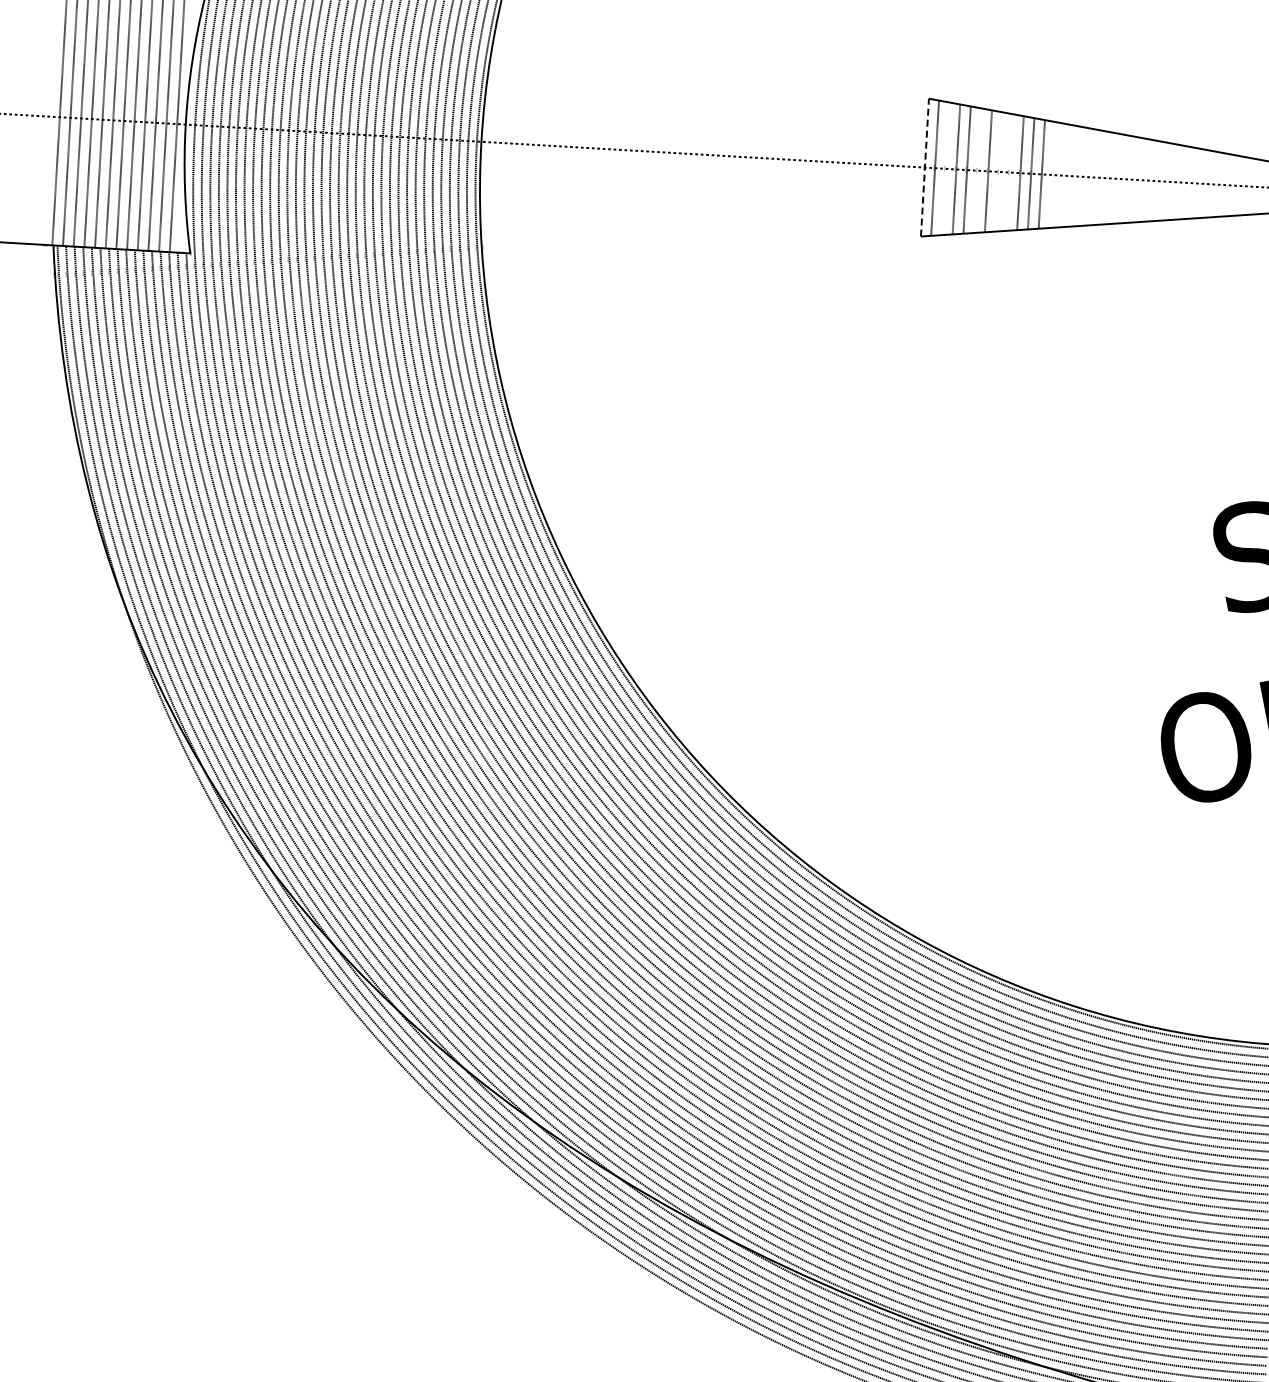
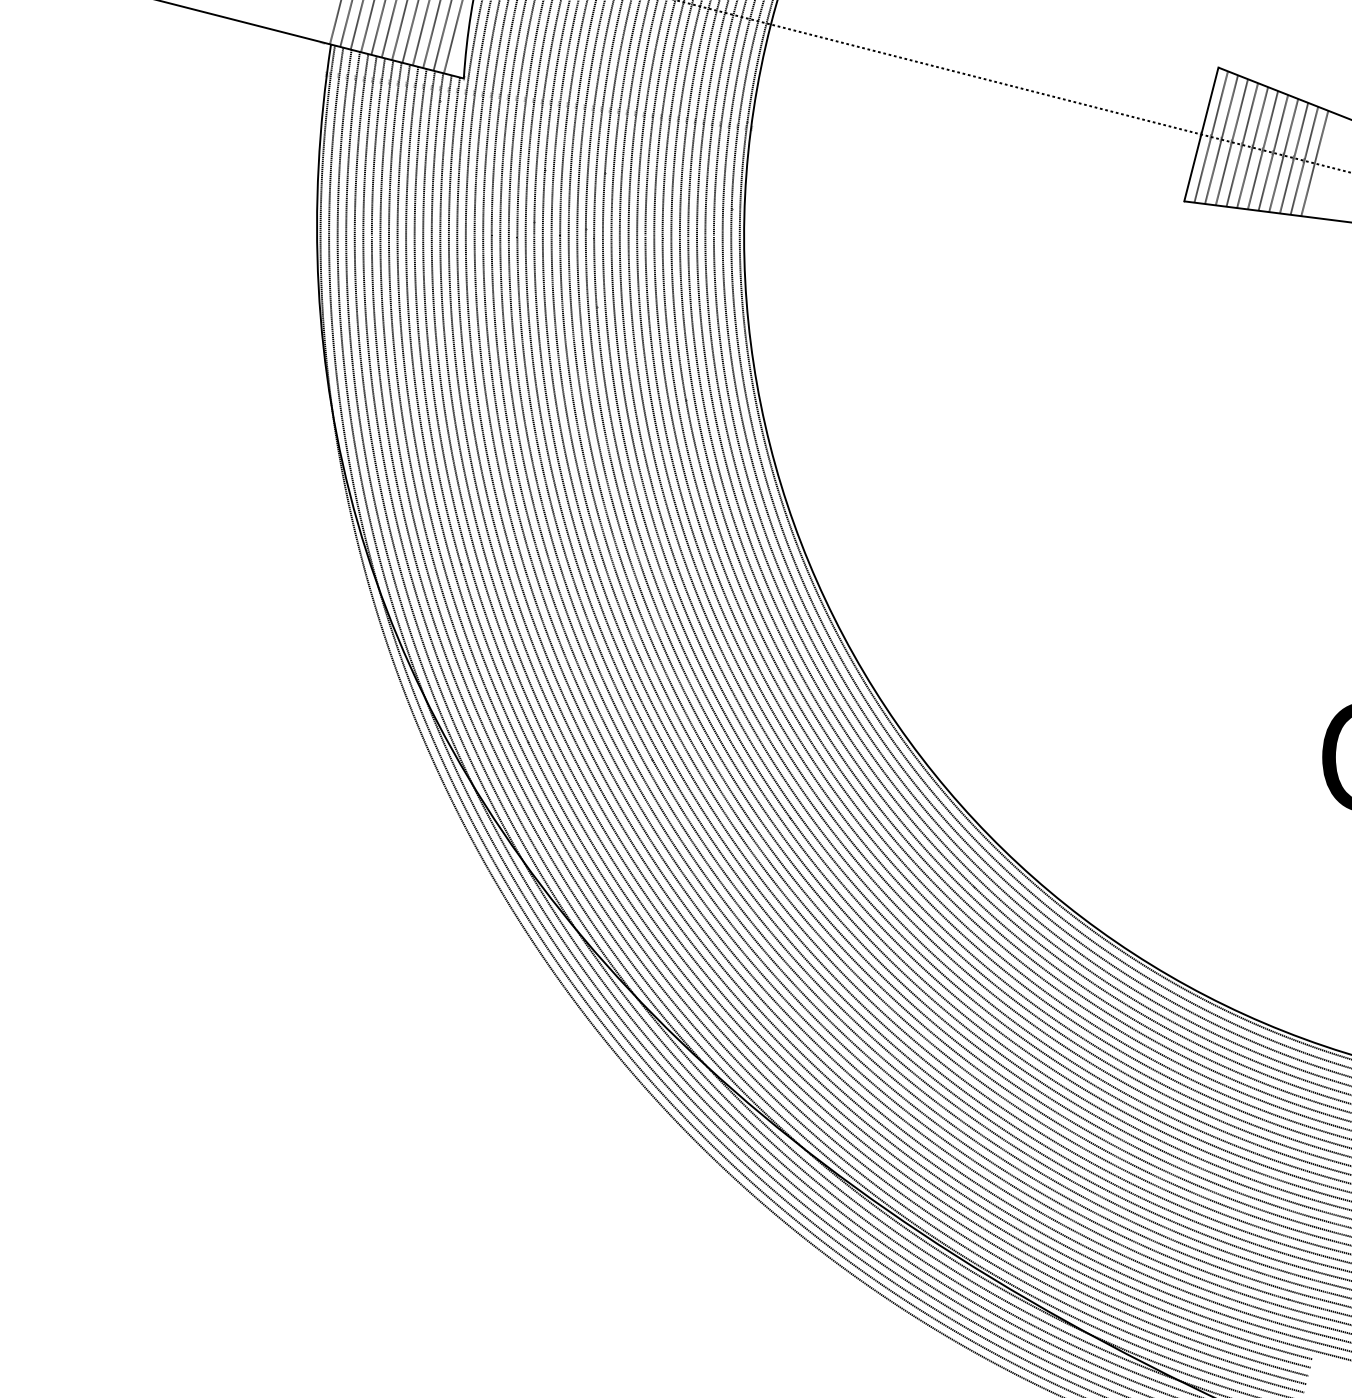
line: (925, 167) -> (1201, 134), dashed -> solid
line: (945, 168) -> (1221, 139), added
line: (977, 170) -> (1252, 147), added
line: (999, 171) -> (1273, 152), added
line: (1009, 172) -> (1283, 155), added

